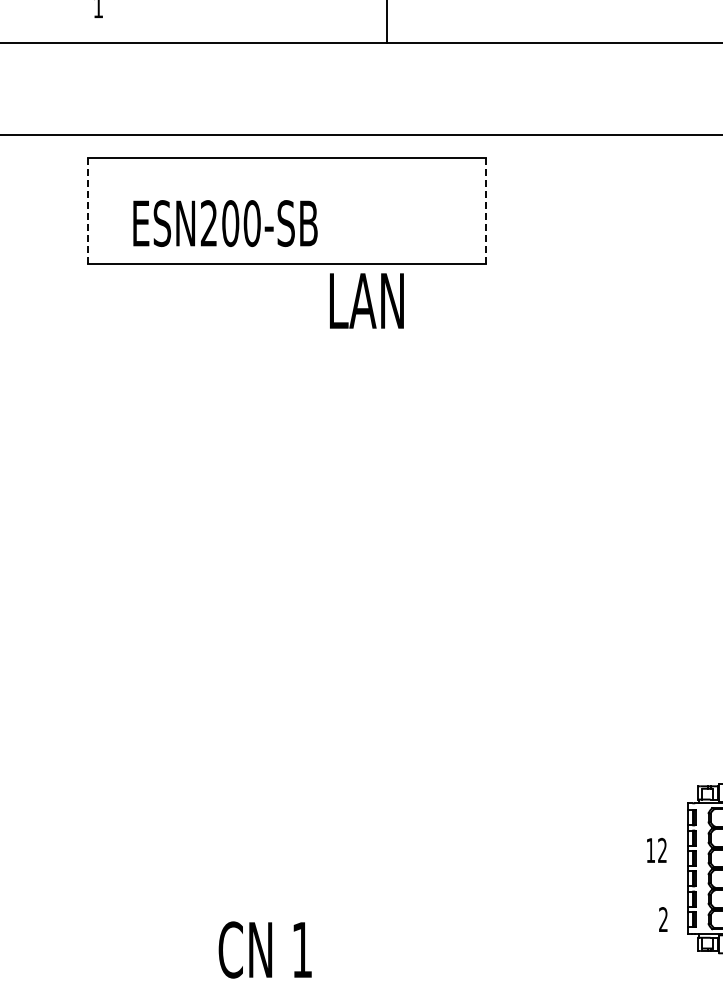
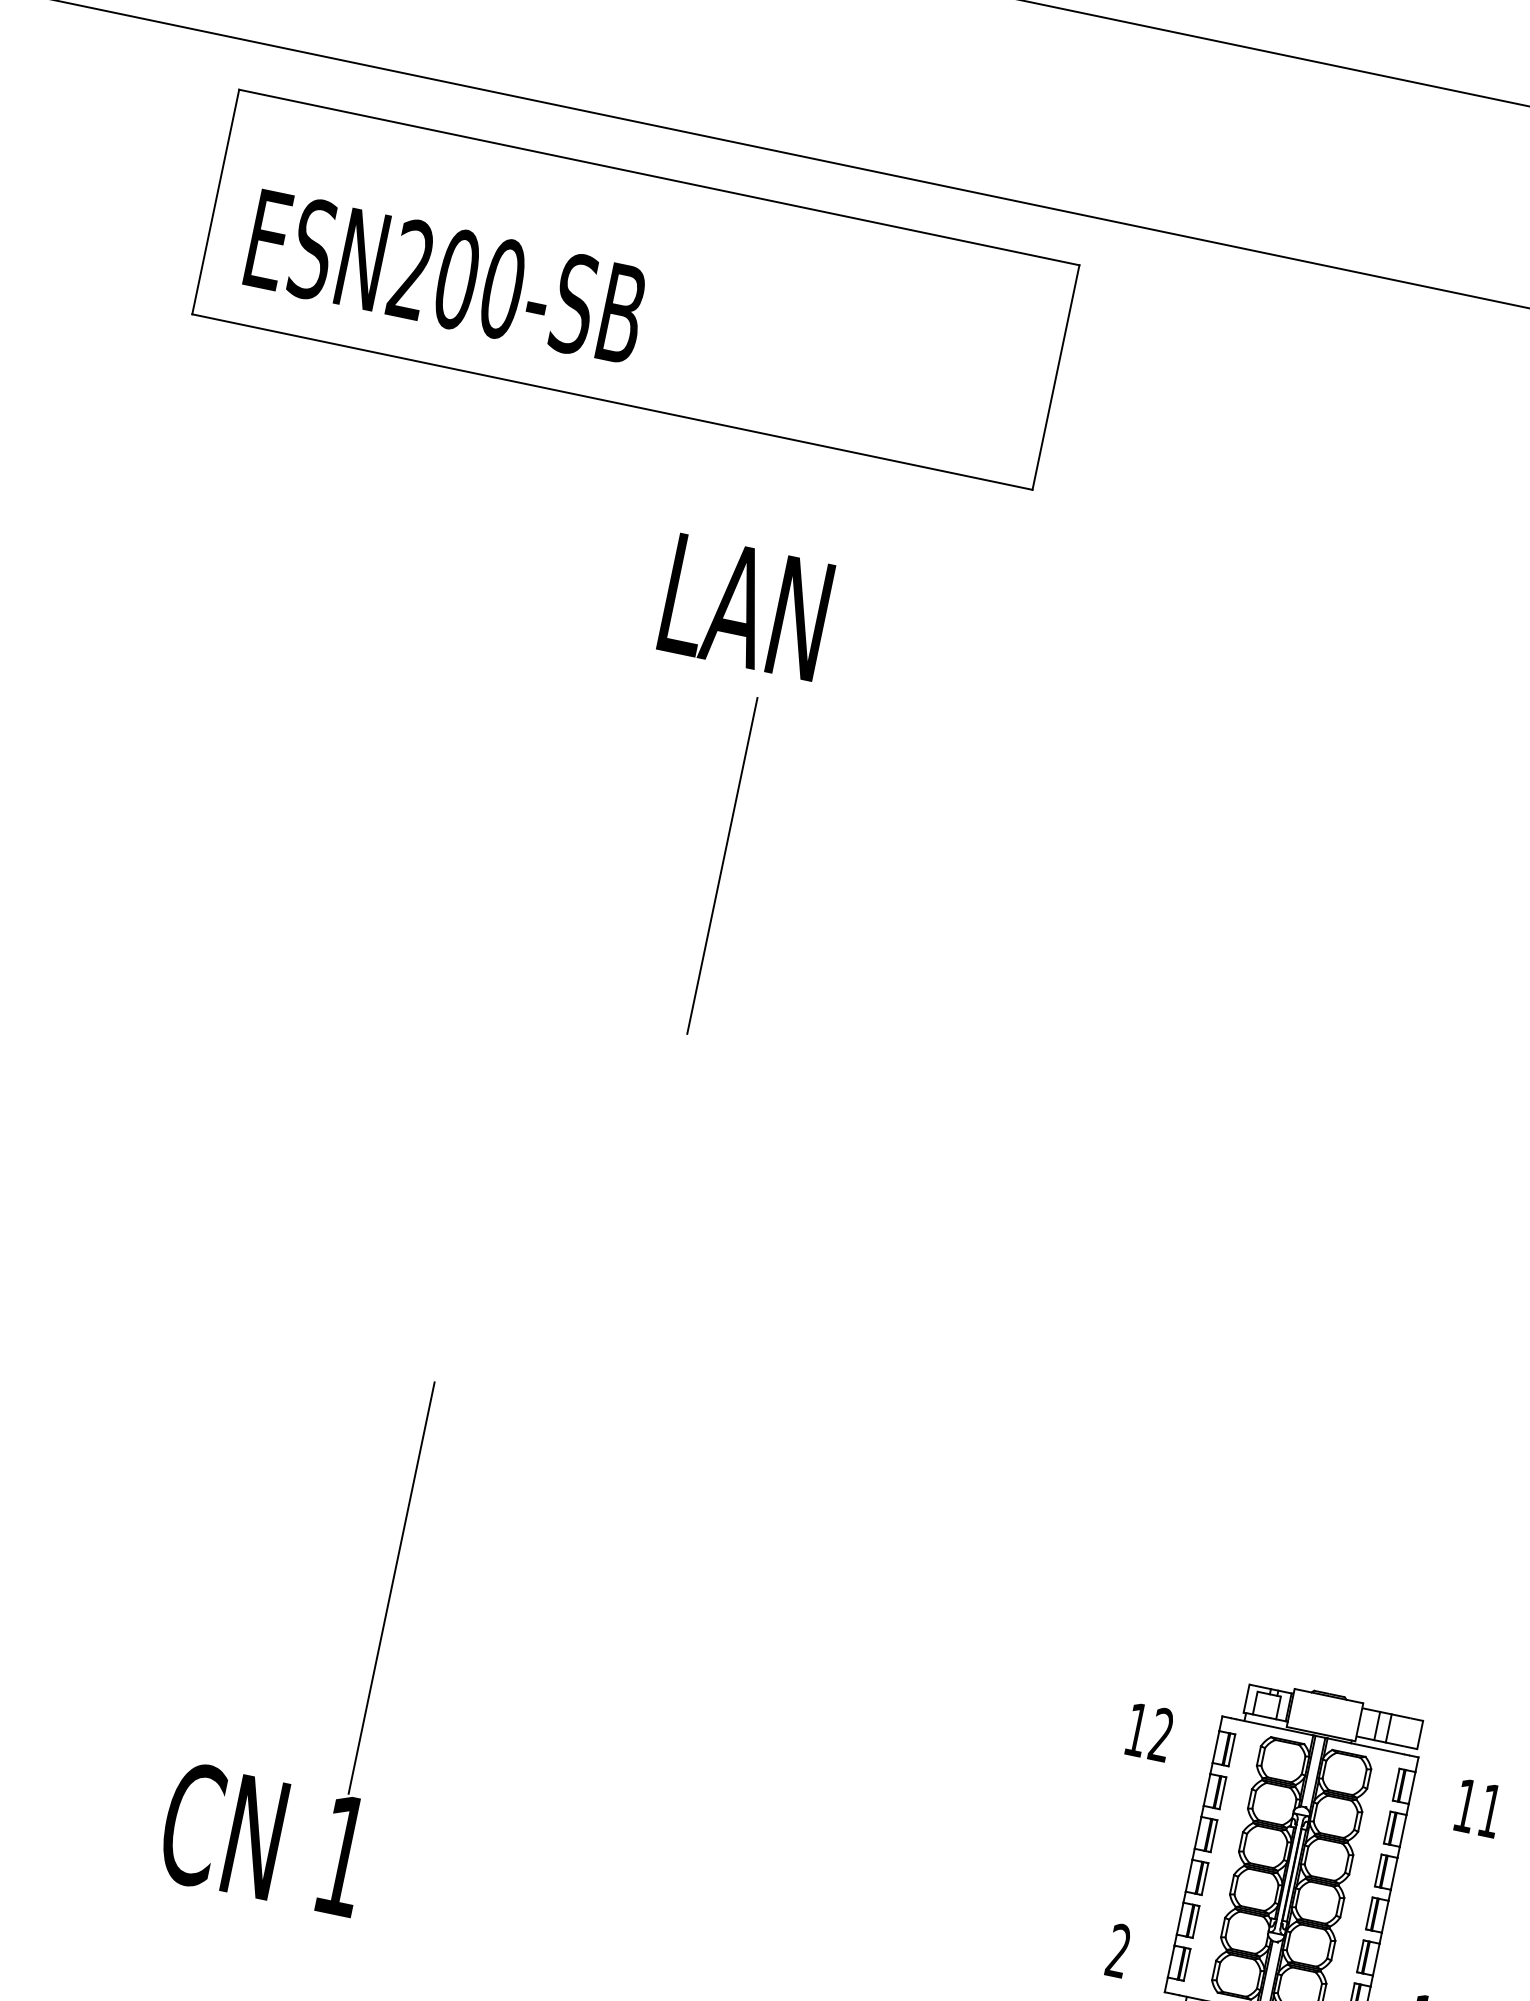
line: (87, 211) -> (215, 202), dashed -> solid
line: (485, 211) -> (1055, 377), dashed -> solid
text: (225, 223) -> (446, 277), moved
text: (366, 300) -> (745, 606), moved
line: (380, 464) -> (722, 865), added
line: (299, 823) -> (392, 1587), added
text: (656, 850) -> (1148, 1732), moved

